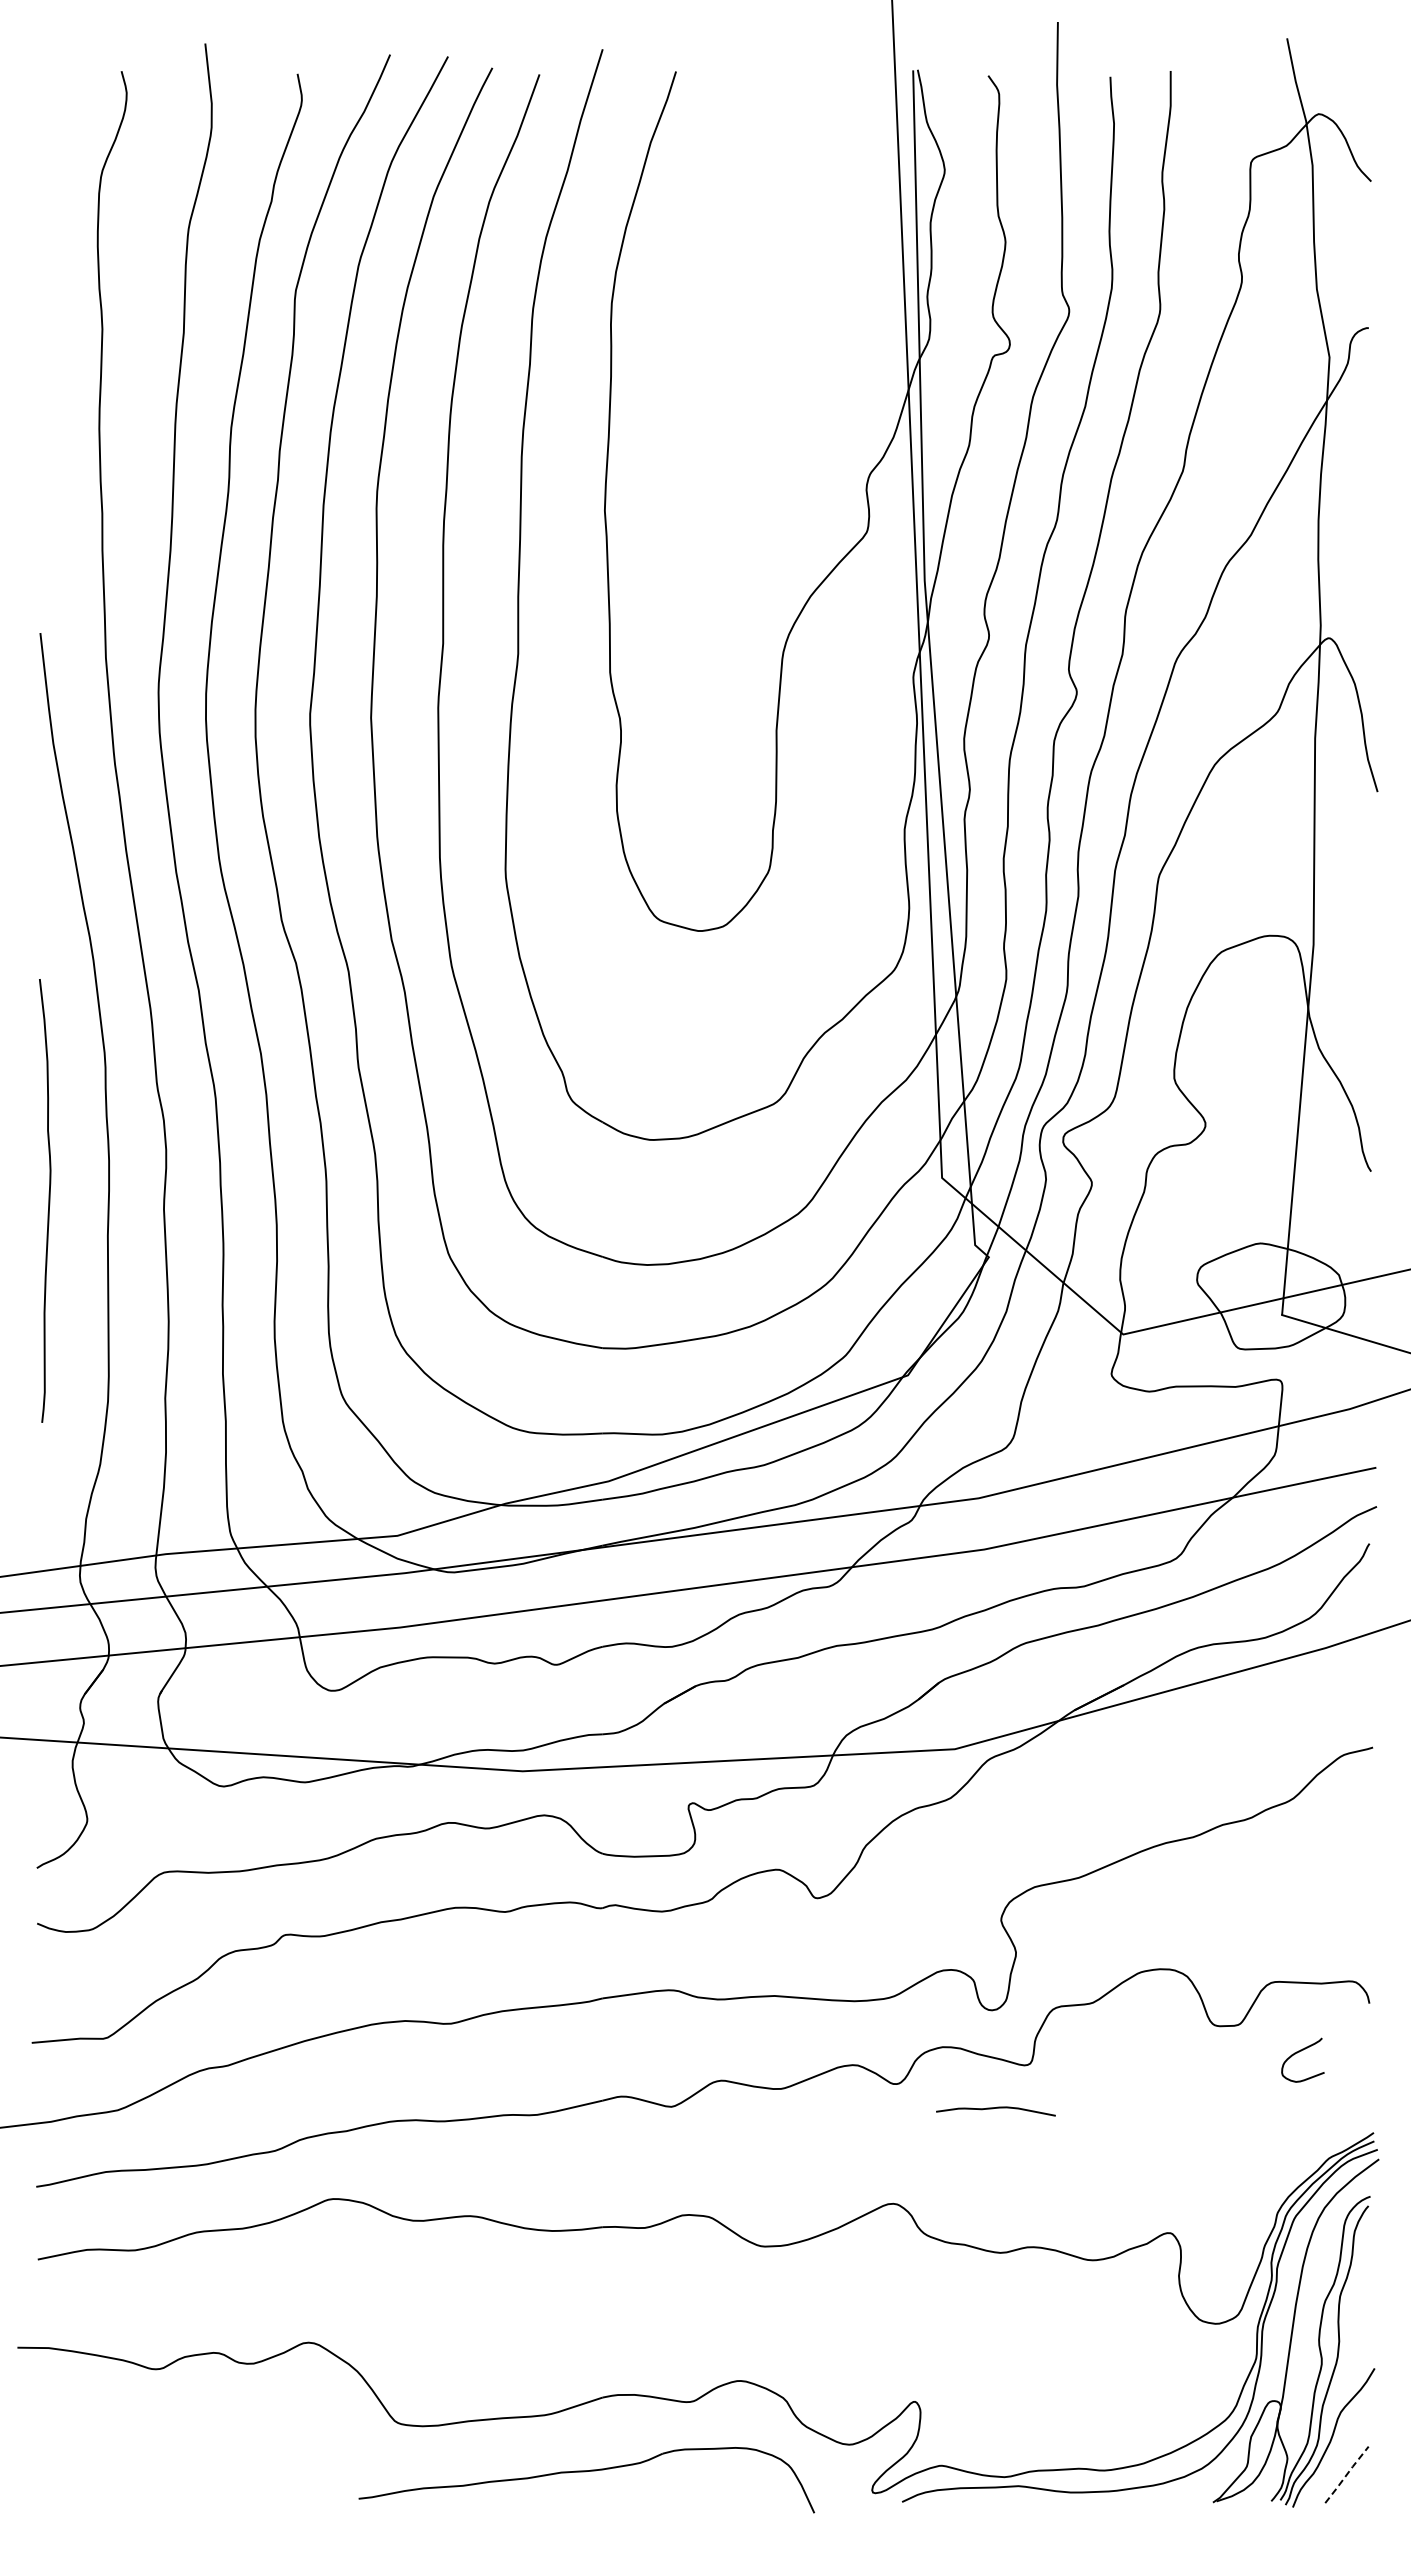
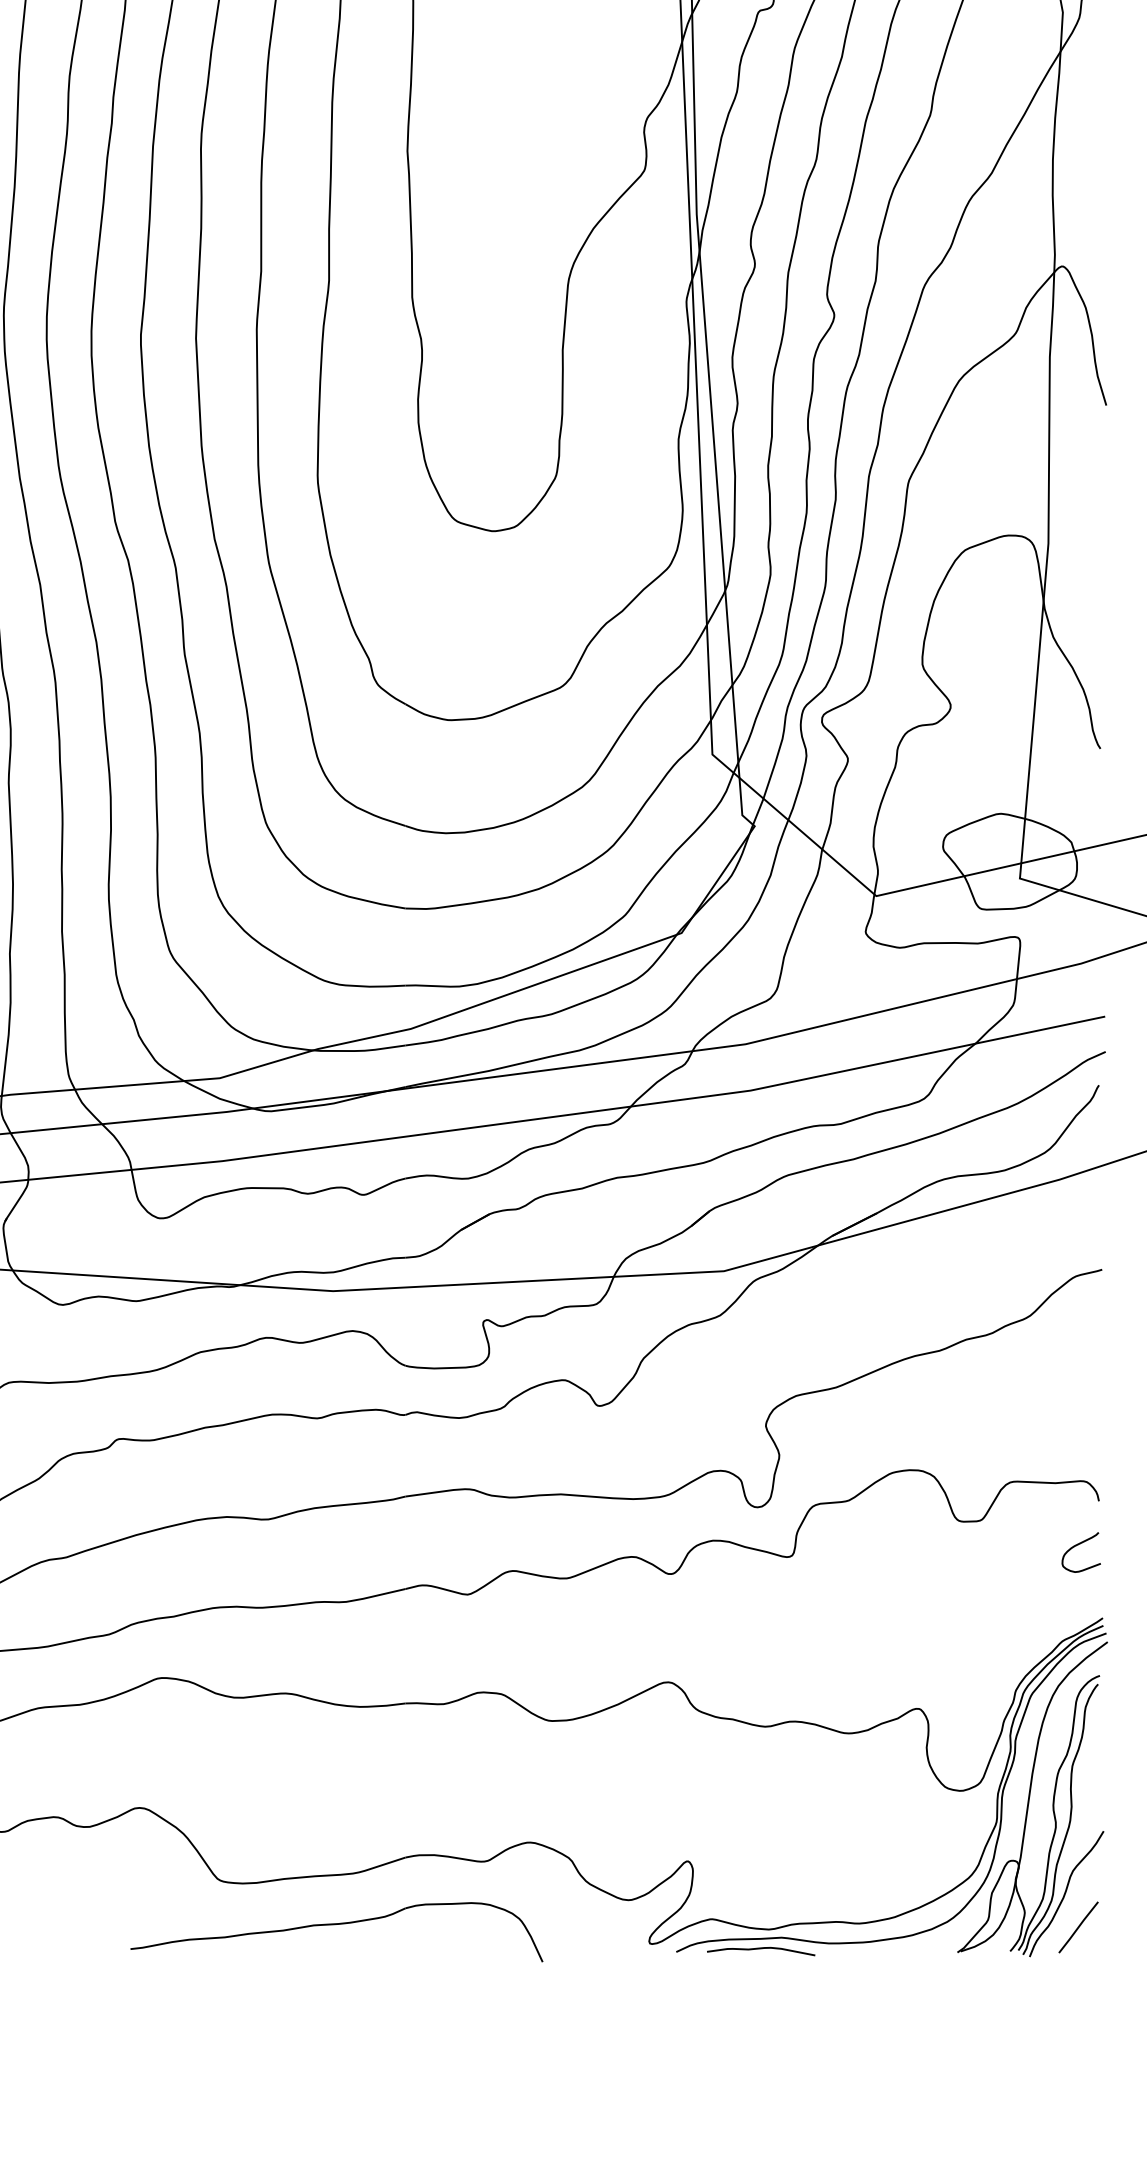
curve: (1299, 2052) -> (1078, 1545), moved
curve: (995, 2108) -> (760, 1948), moved
part: (585, 2472) -> (335, 1925), moved
line: (1346, 2474) -> (1078, 1927), dashed -> solid

